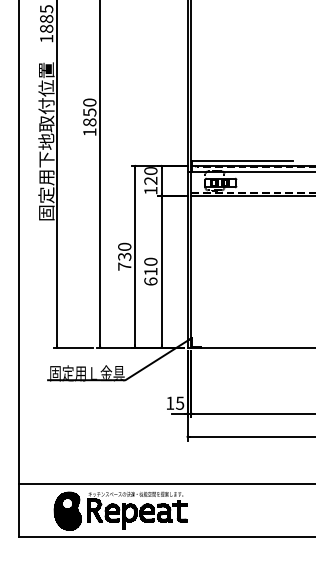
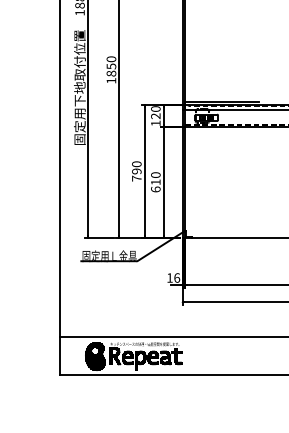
text: (124, 256) -> (136, 171), 730 -> 790
text: (180, 402) -> (177, 277), 15 -> 16

